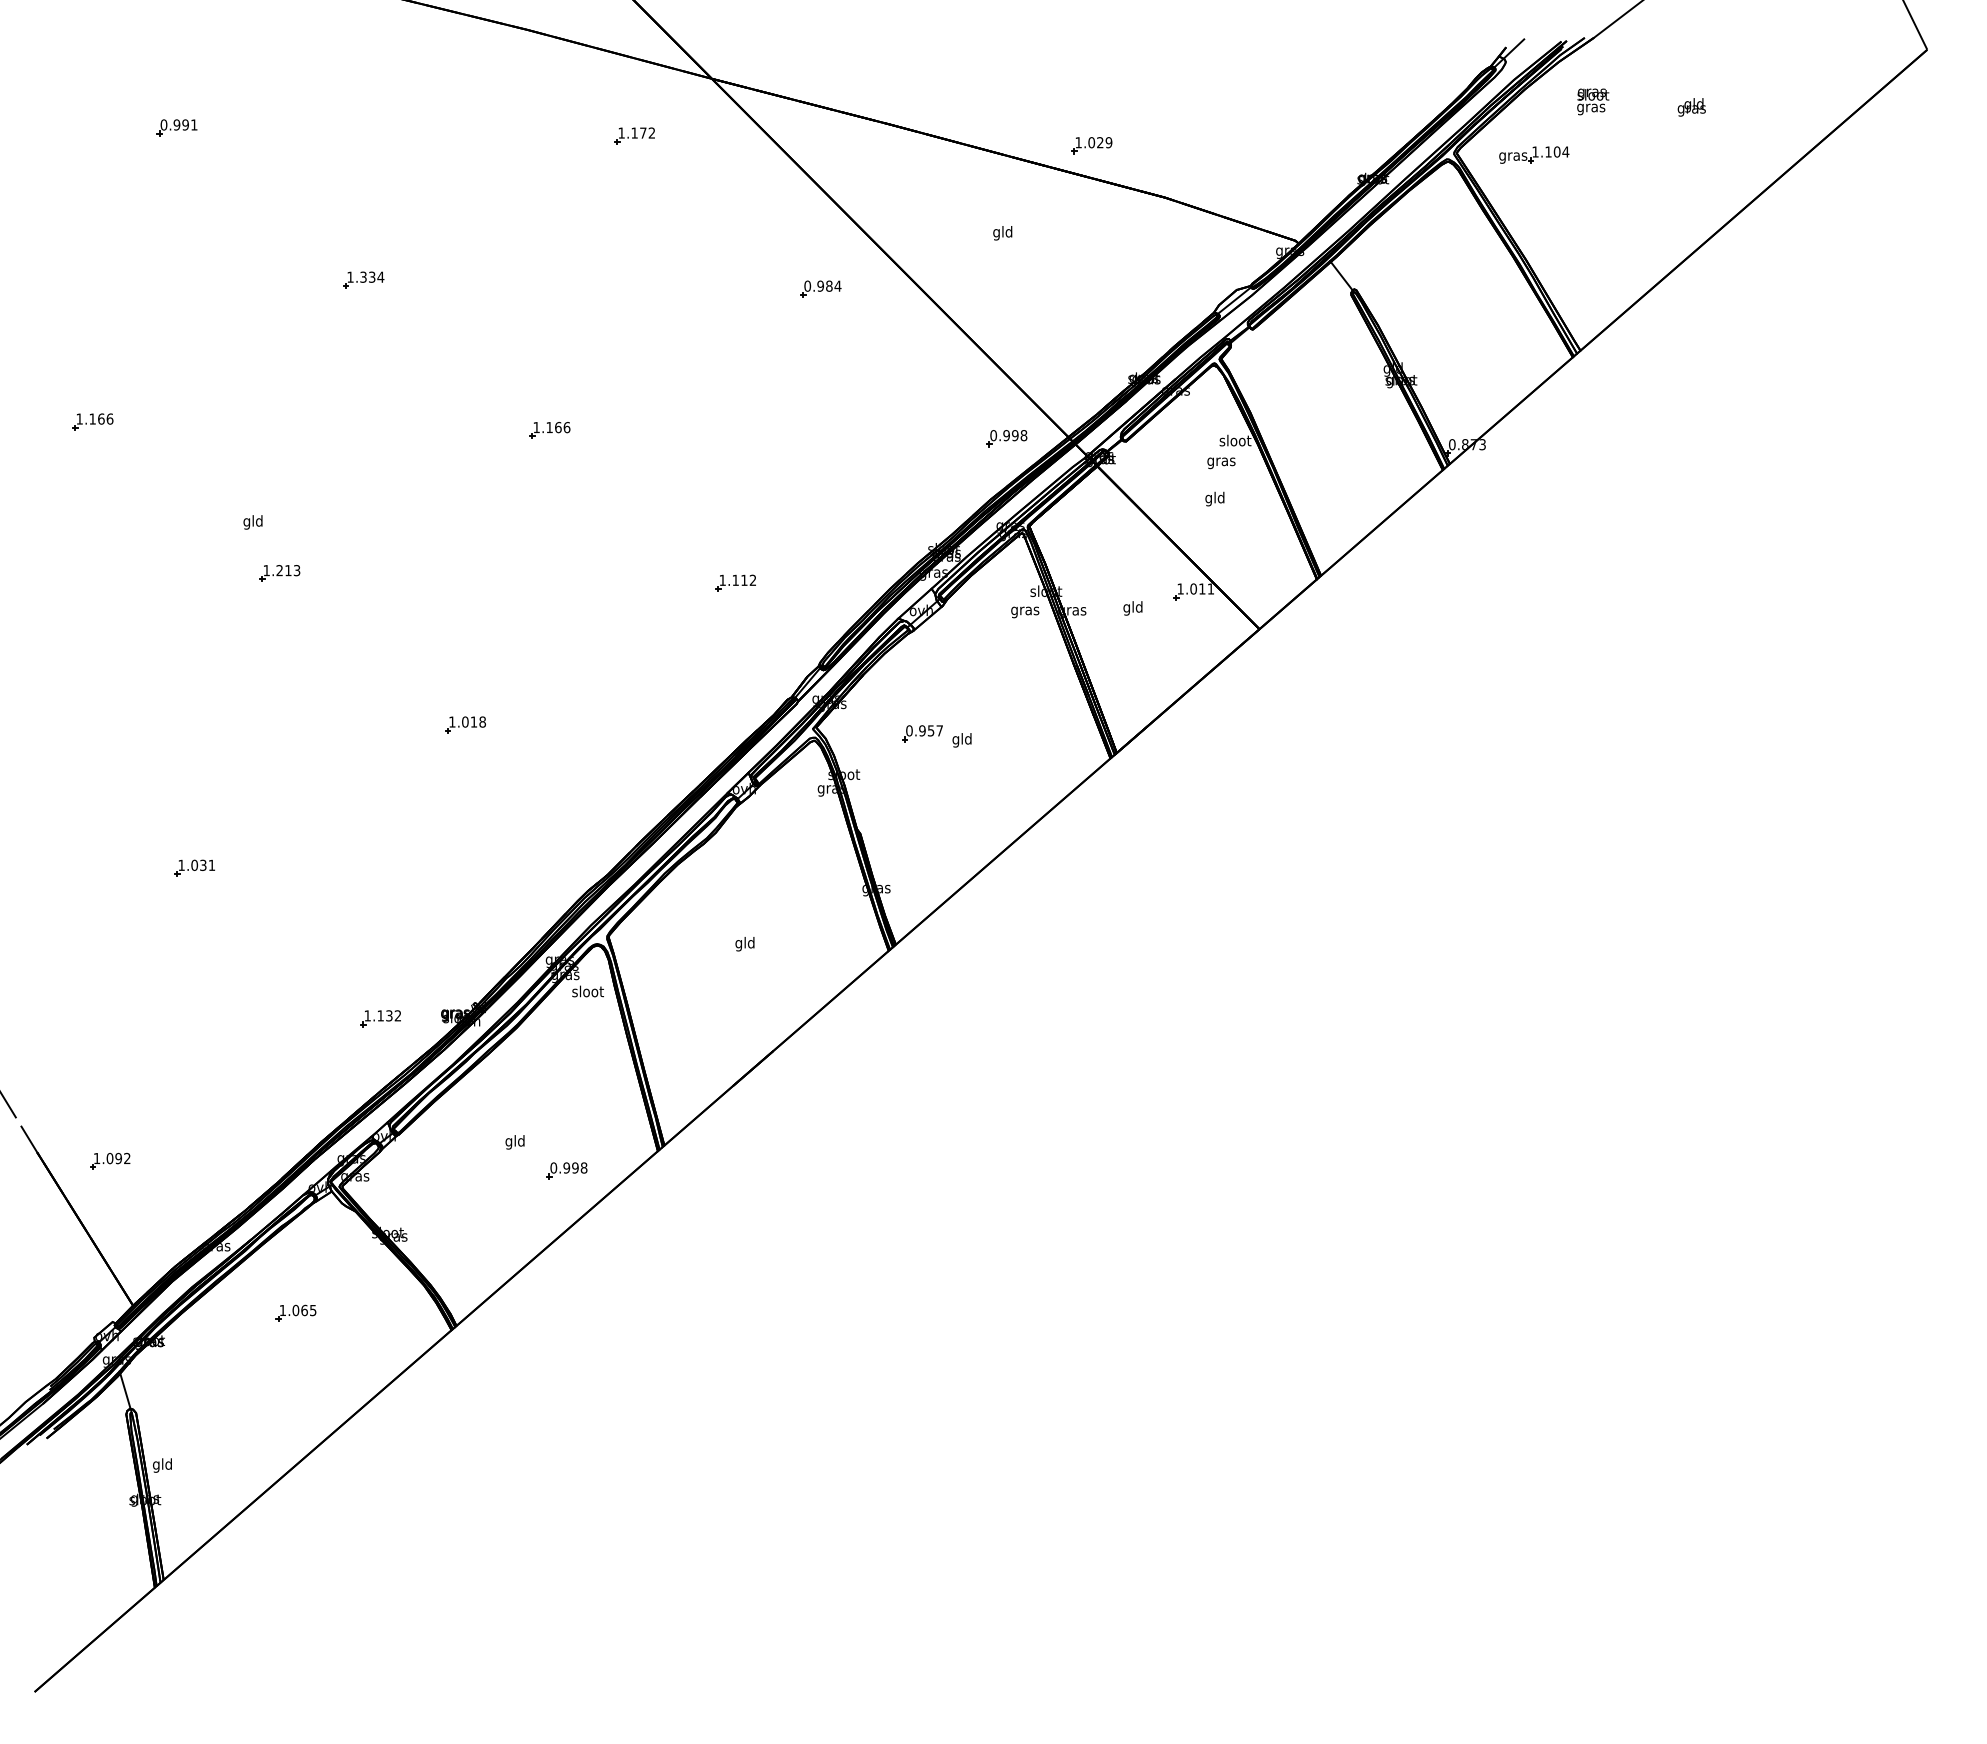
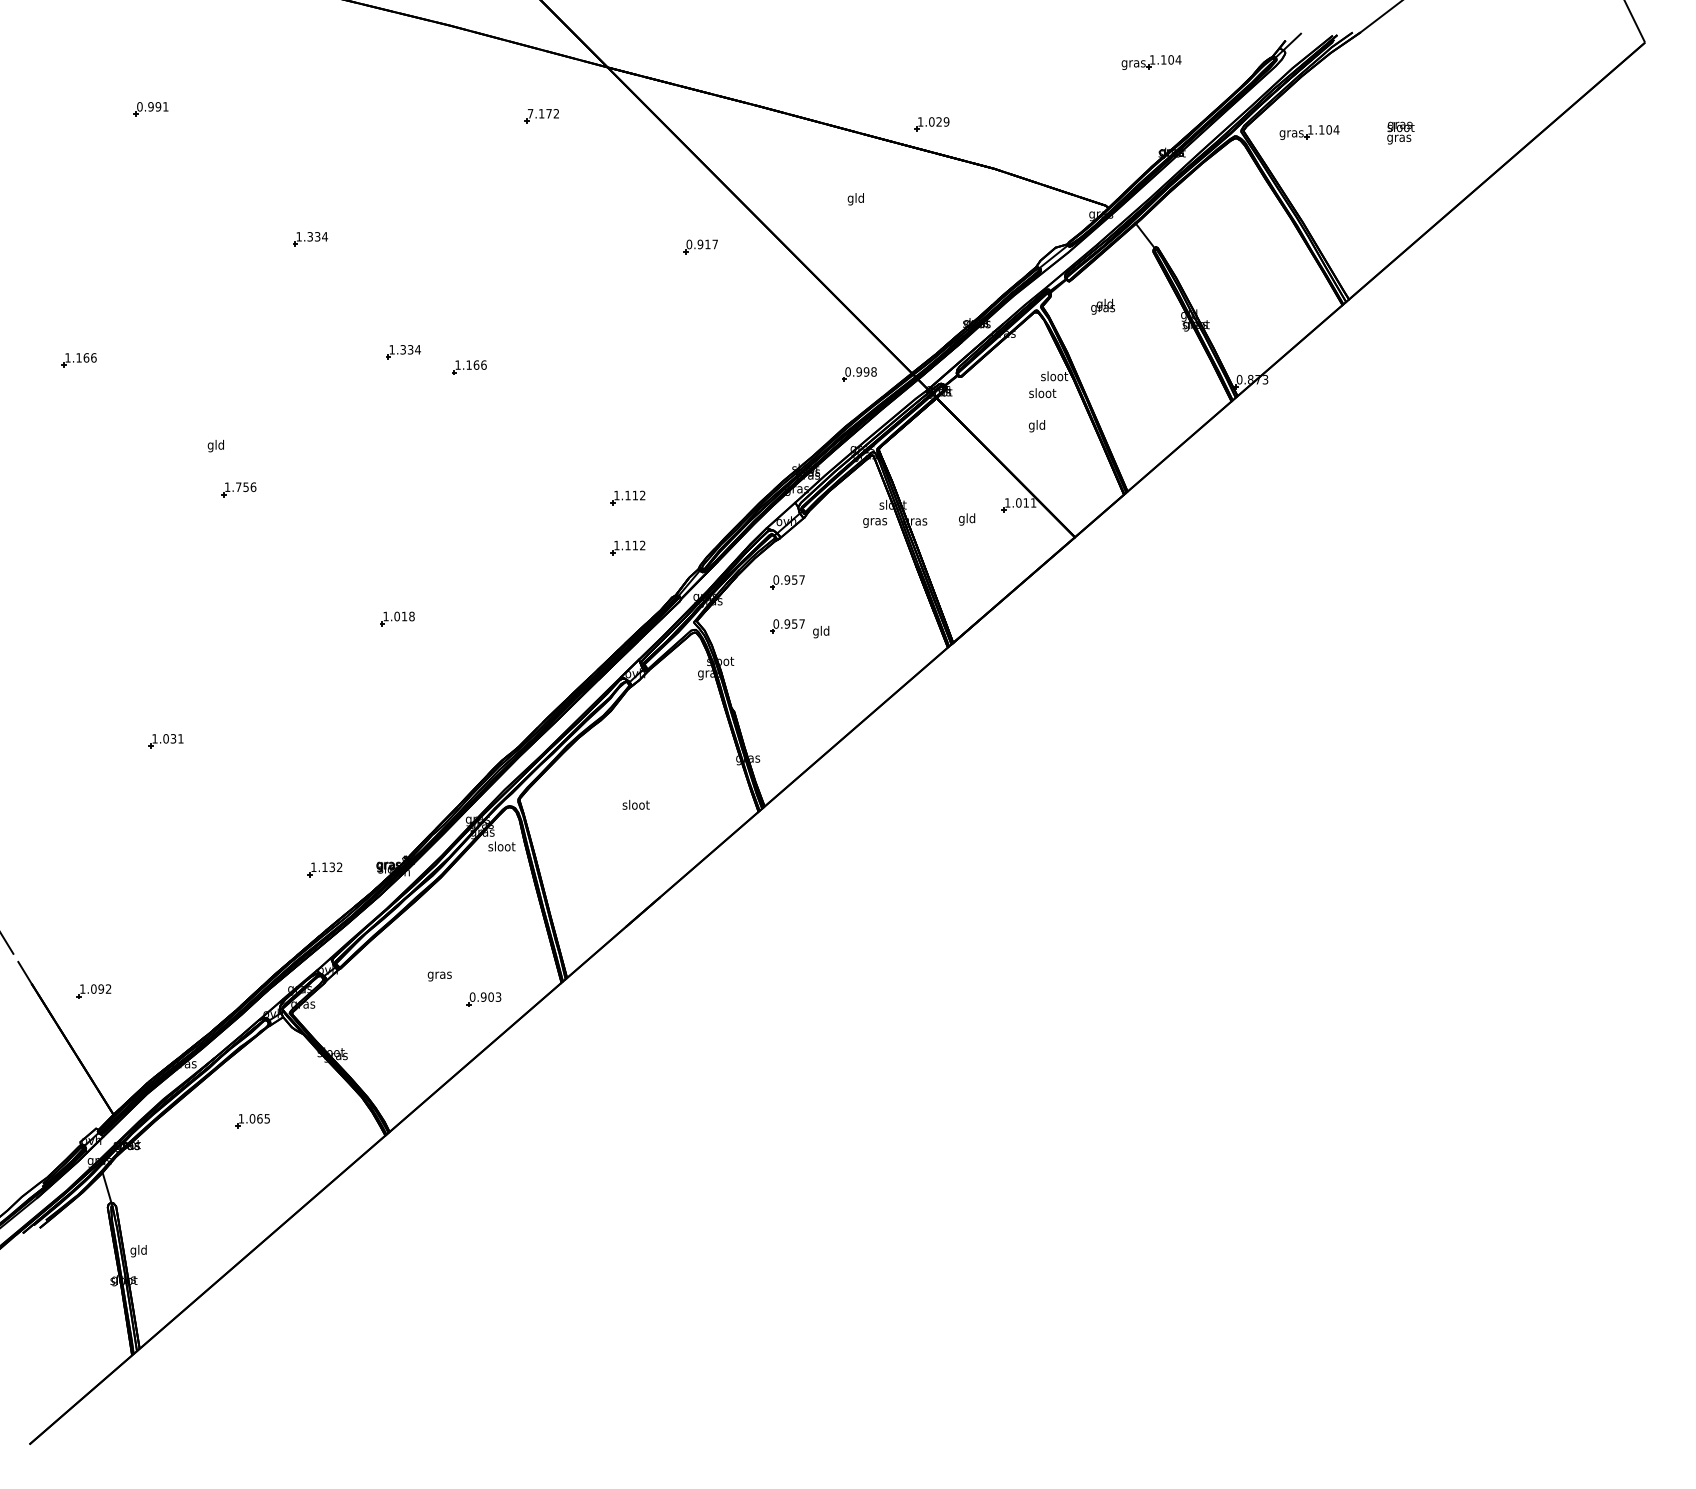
part: (1349, 73) -> (1151, 62), added
text: (1592, 101) -> (1400, 132), moved
text: (1691, 107) -> (1102, 306), moved
text: (621, 132) -> (530, 113), 1.172 -> 7.172
text: (833, 286) -> (711, 244), 0.984 -> 0.917
part: (472, 412) -> (403, 352), added
text: (1221, 461) -> (1042, 394), gras -> sloot
text: (288, 570) -> (246, 487), 1.213 -> 1.756
part: (735, 641) -> (627, 547), added
part: (922, 682) -> (787, 582), added
text: (744, 943) -> (635, 805), gld -> sloot
text: (514, 1142) -> (439, 975), gld -> gras
text: (579, 1167) -> (494, 996), 0.998 -> 0.903

